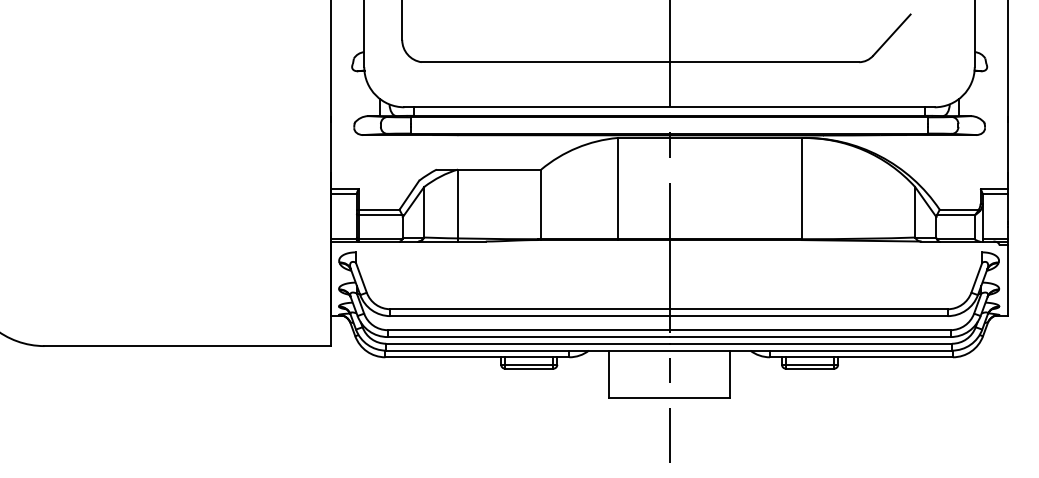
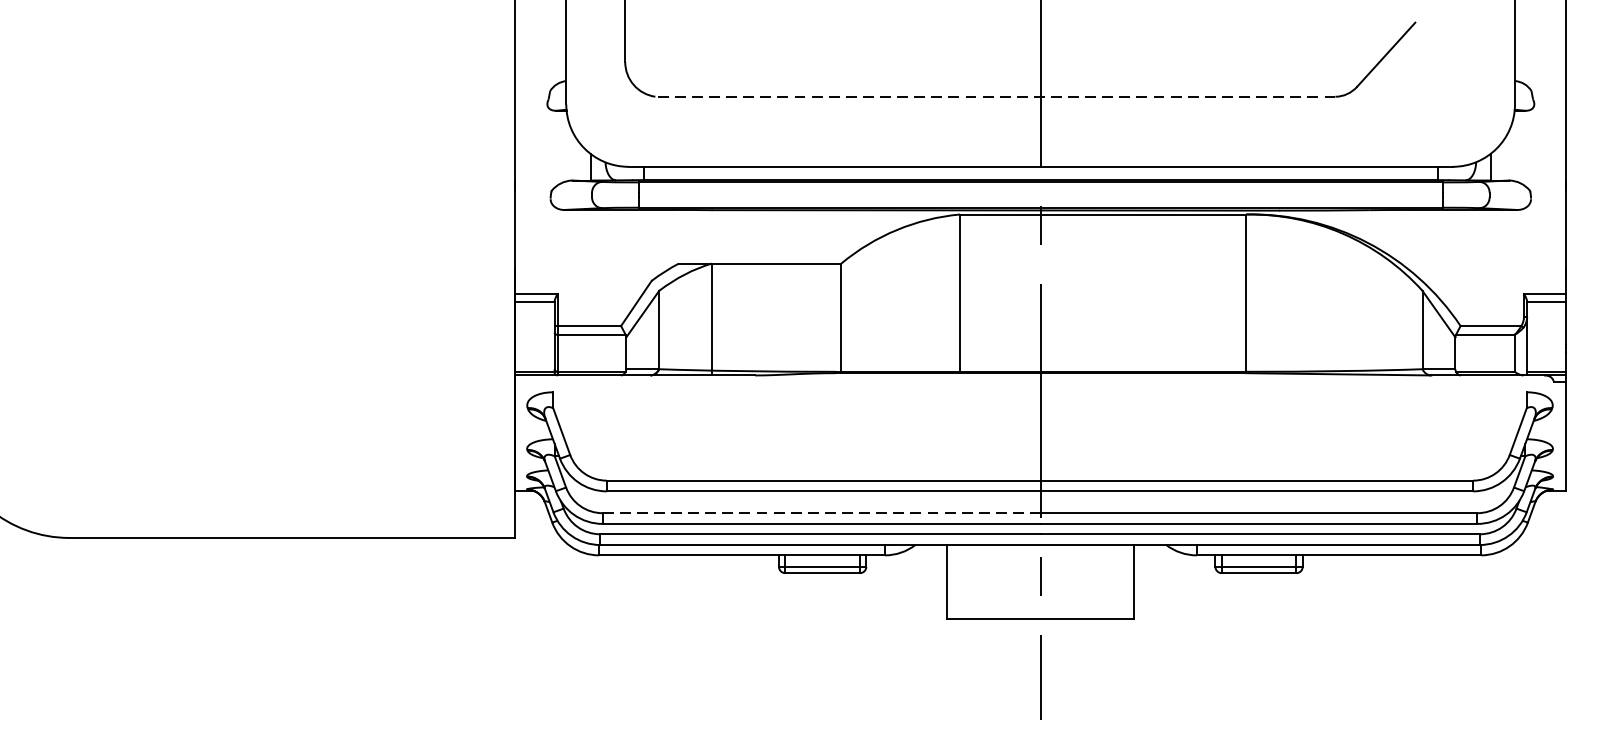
line: (640, 62) -> (995, 97), solid -> dashed
line: (528, 330) -> (821, 513), solid -> dashed

